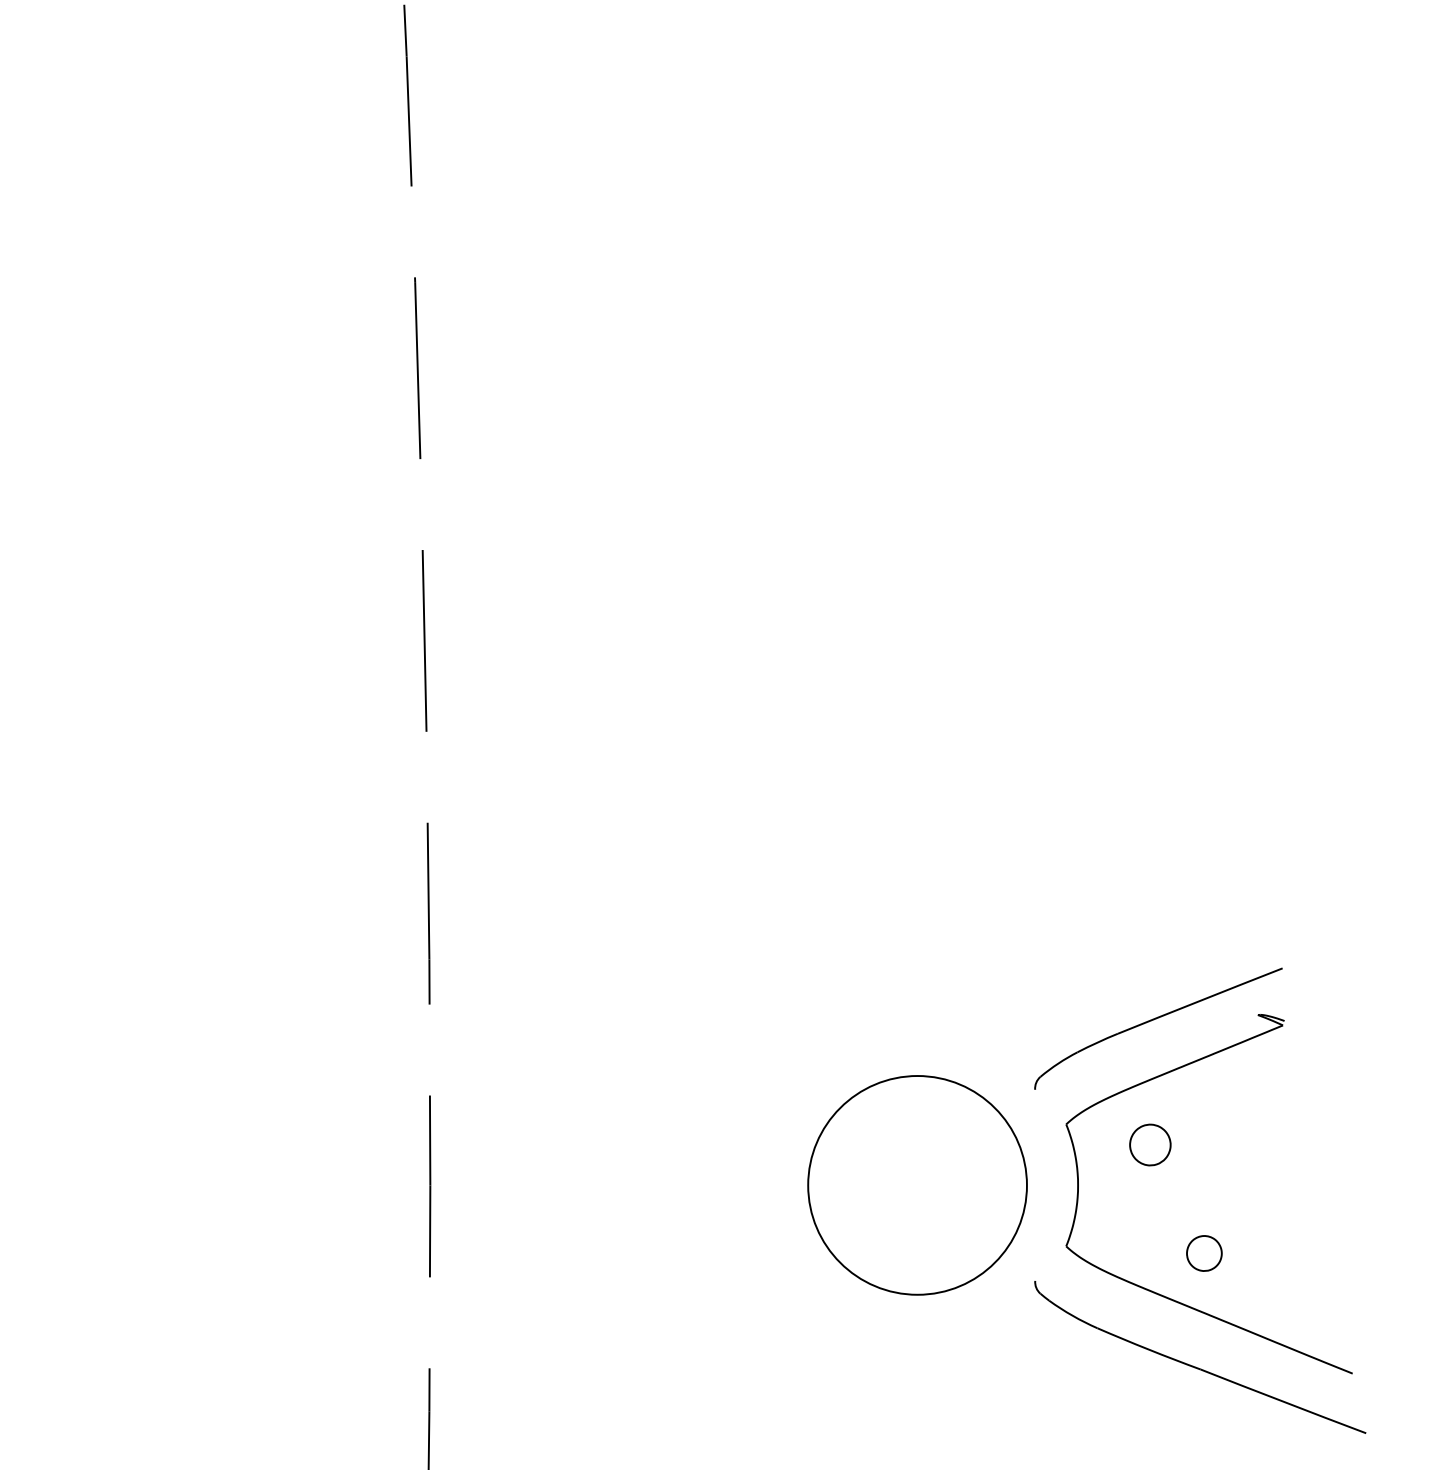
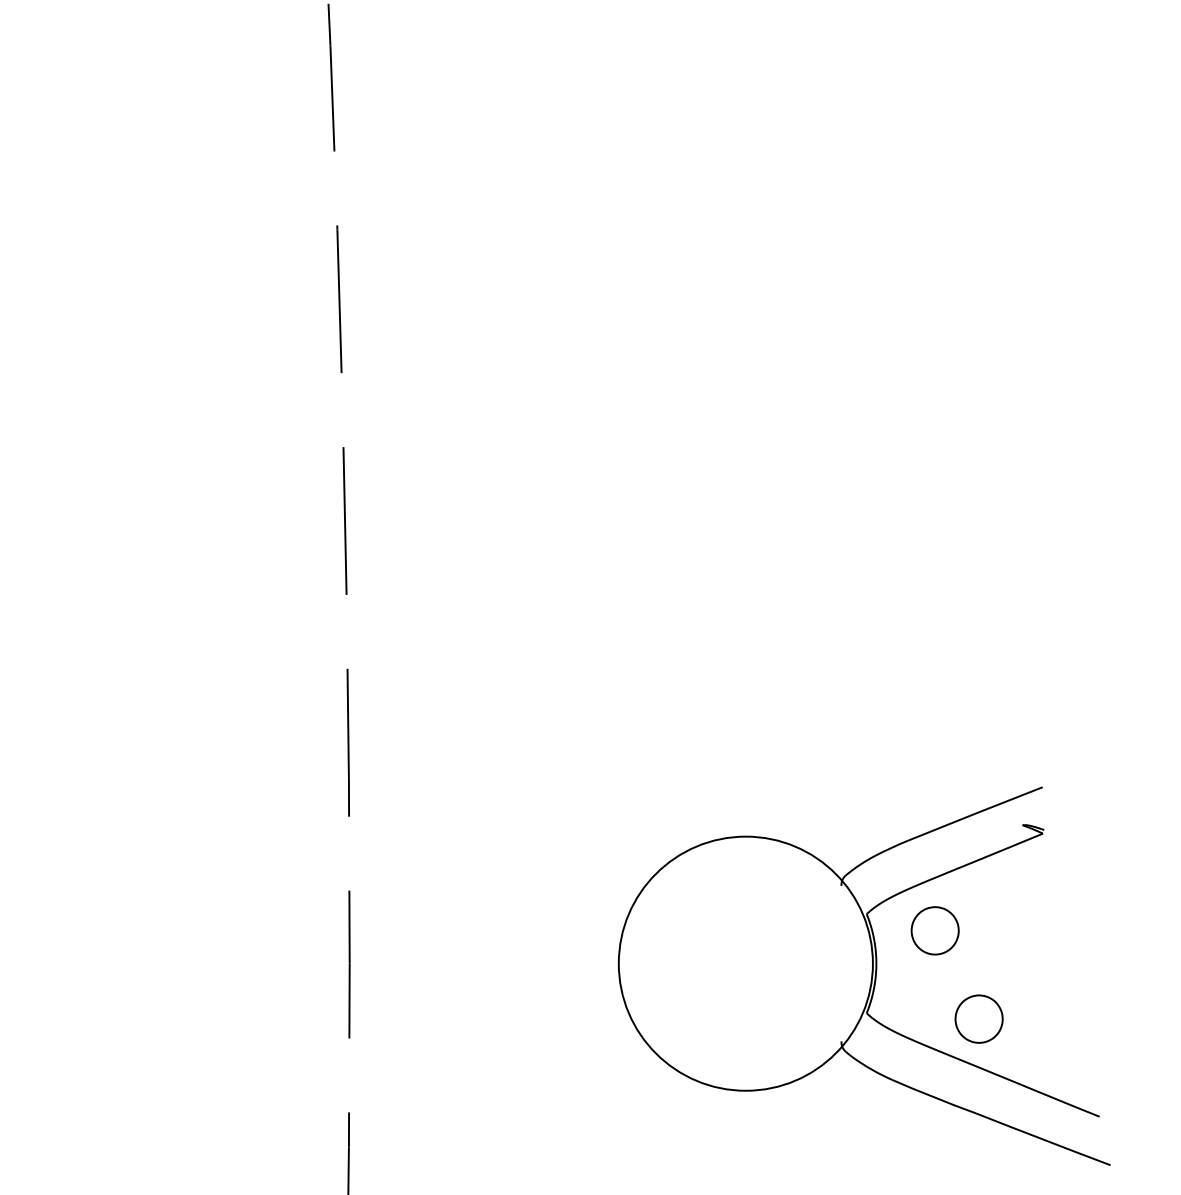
part: (1149, 1144) -> (934, 930), size x1.43
circle: (917, 1185) -> (745, 963), size x1.43
part: (1203, 1252) -> (978, 1018), size x1.67

